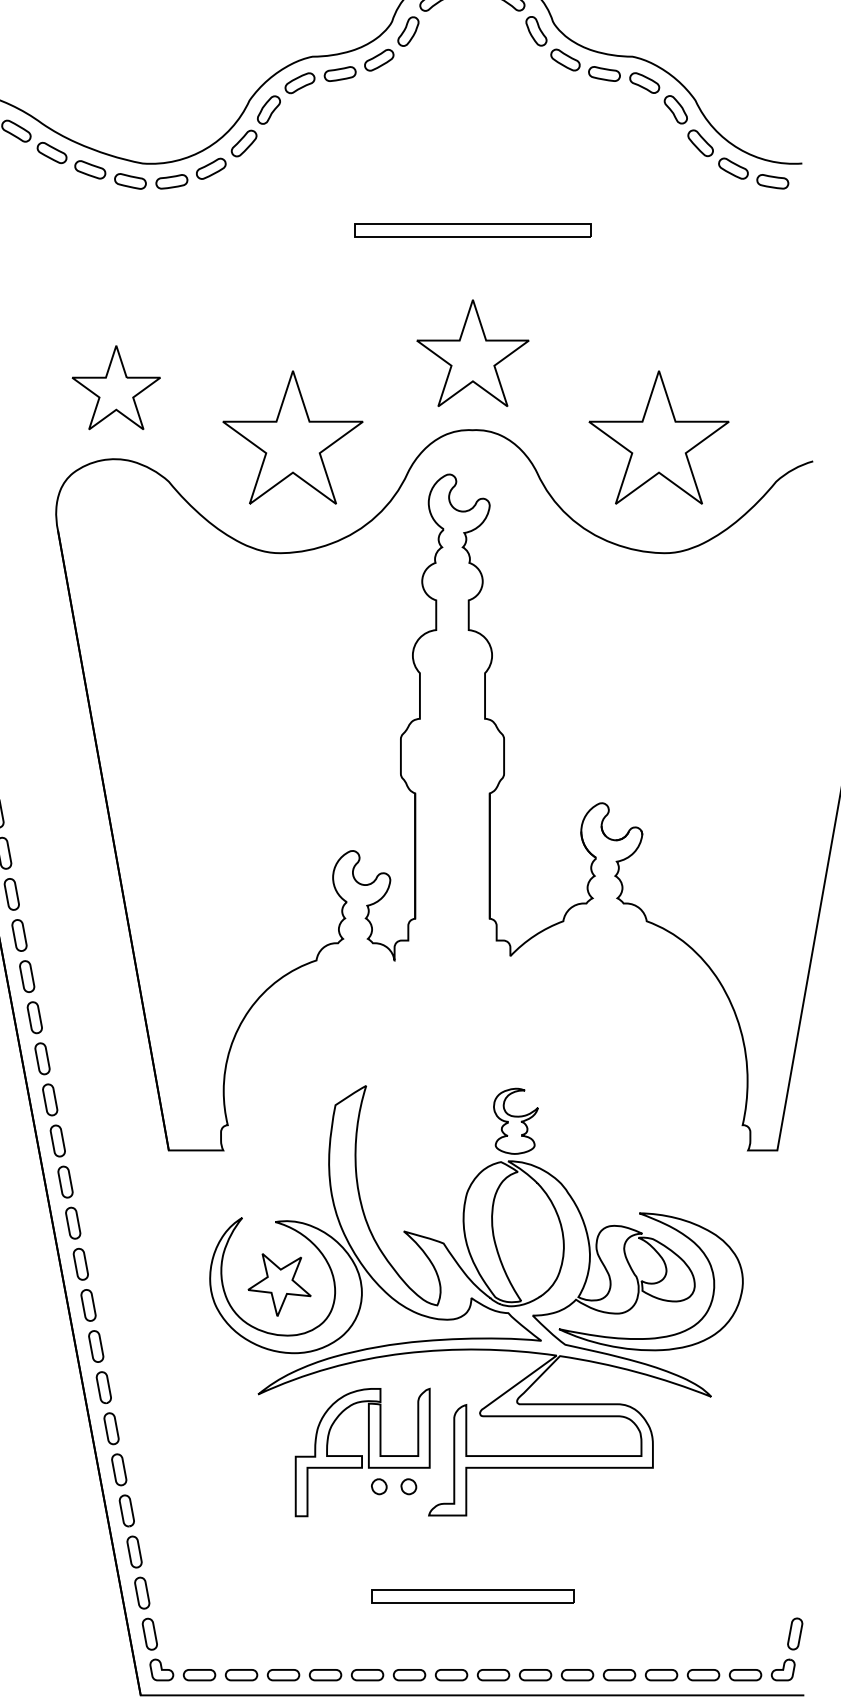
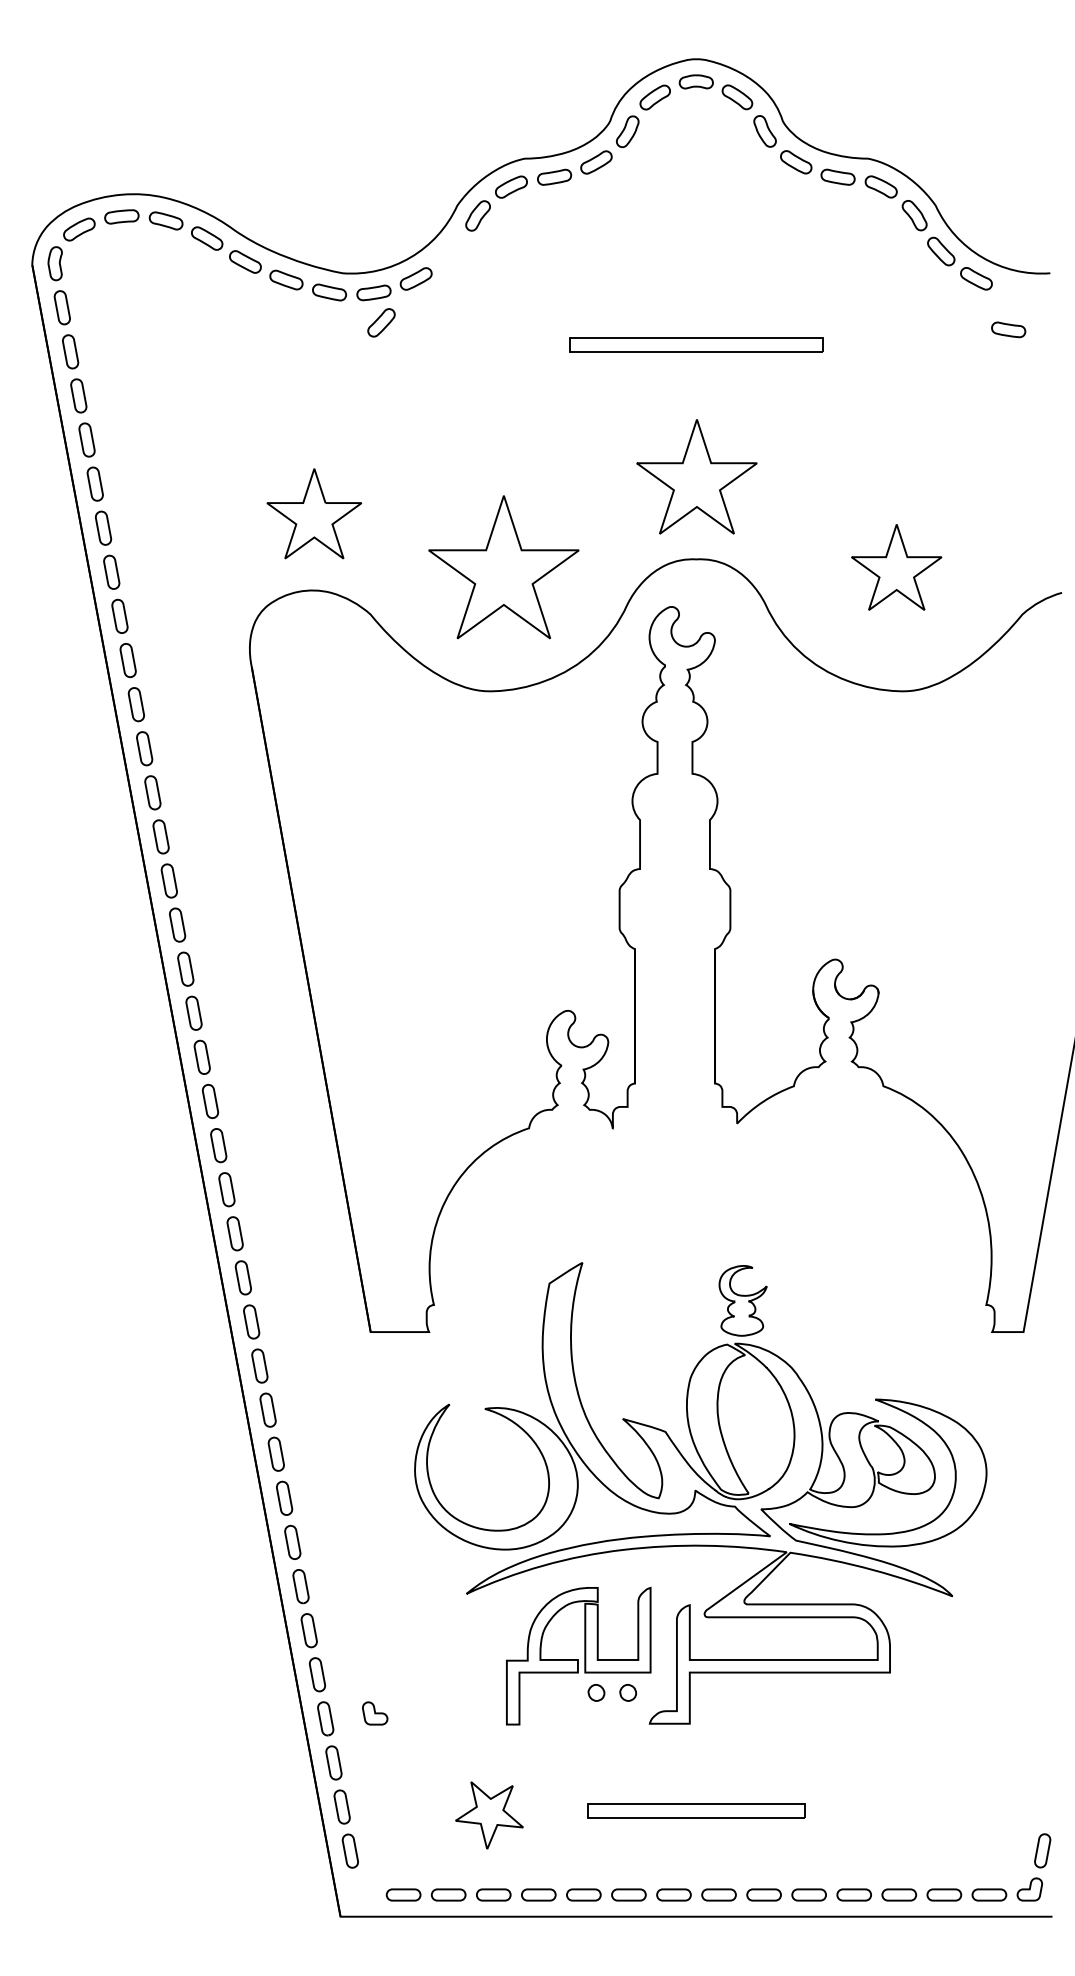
part: (244, 143) -> (381, 322), moved
part: (772, 181) -> (1008, 329), moved
part: (658, 437) -> (896, 567), size x0.6
part: (279, 1285) -> (489, 1815), moved
part: (162, 1670) -> (375, 1713), moved

